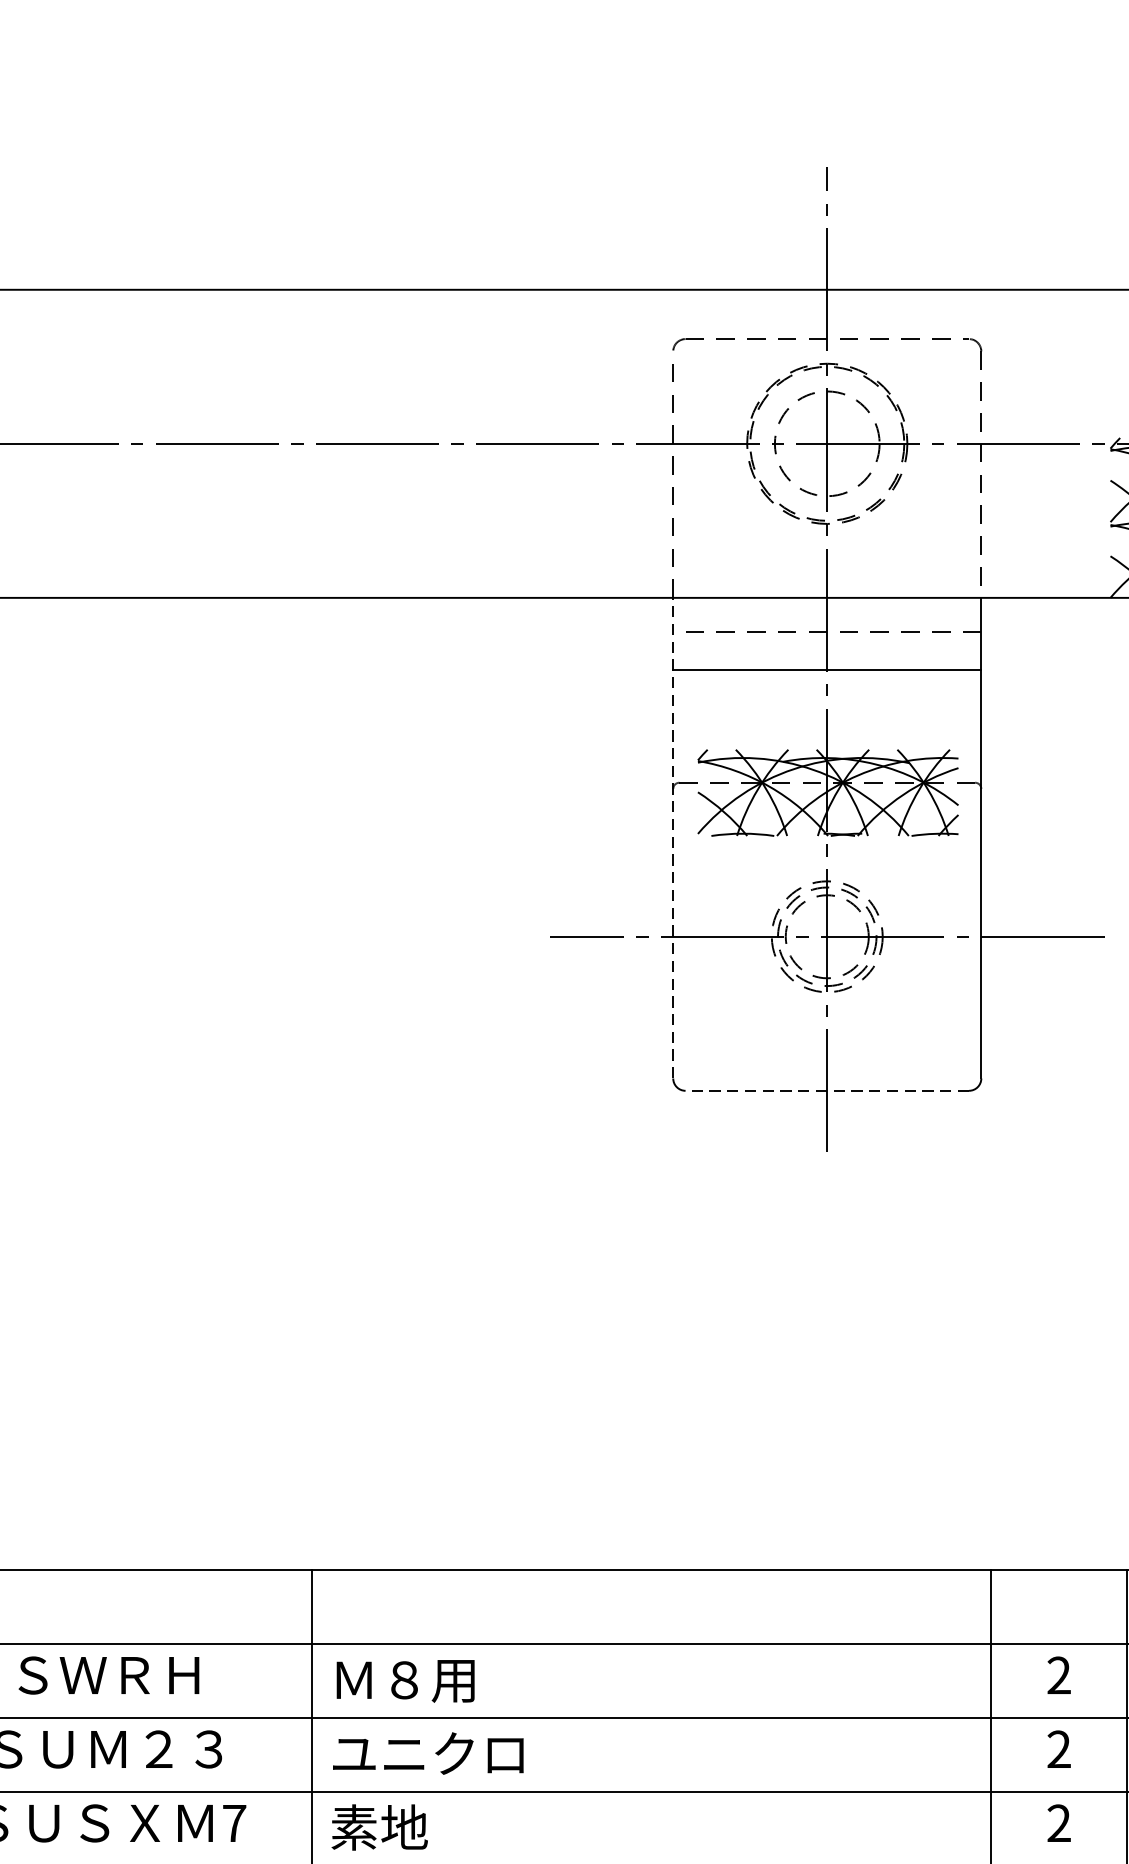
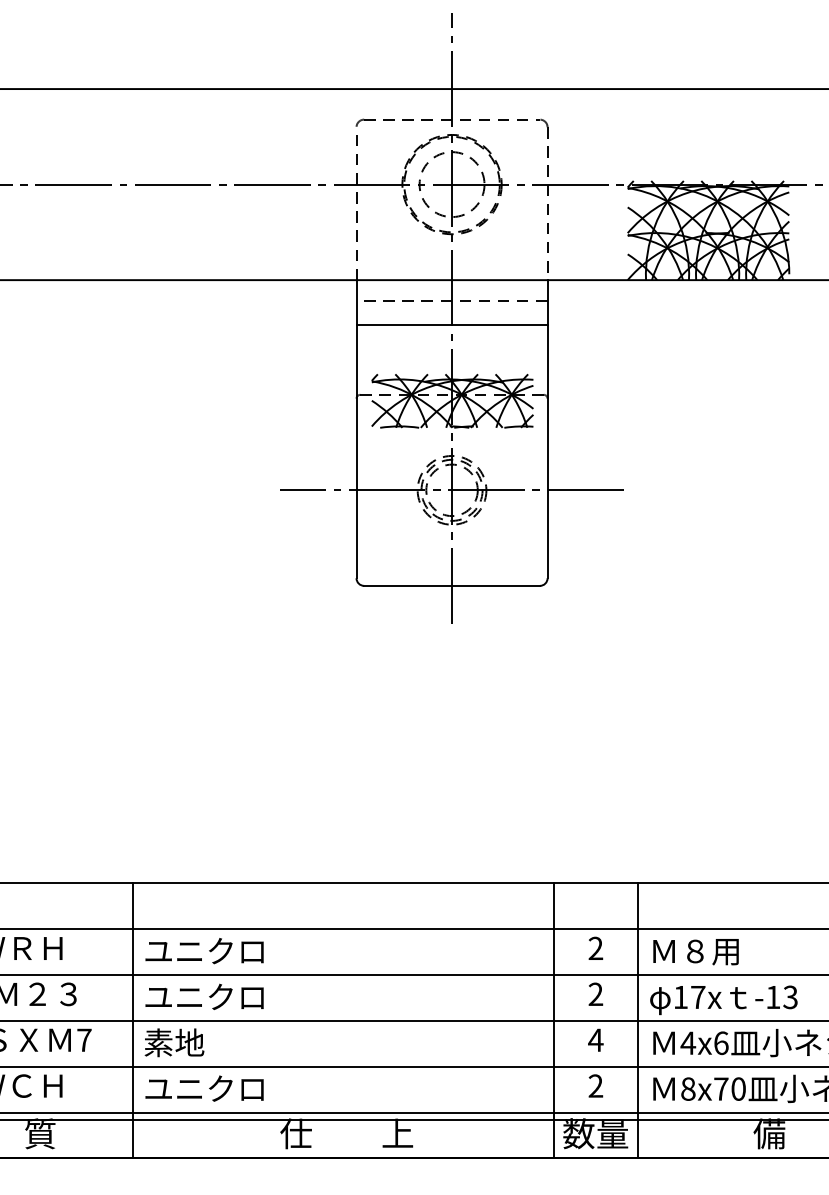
line: (673, 837) -> (356, 428), dashed -> solid
line: (827, 1090) -> (452, 585), dashed -> solid
text: (428, 1680) -> (204, 951), Ｍ８用 -> ユニクロ
text: (1058, 1822) -> (595, 1039), 2 -> 4

